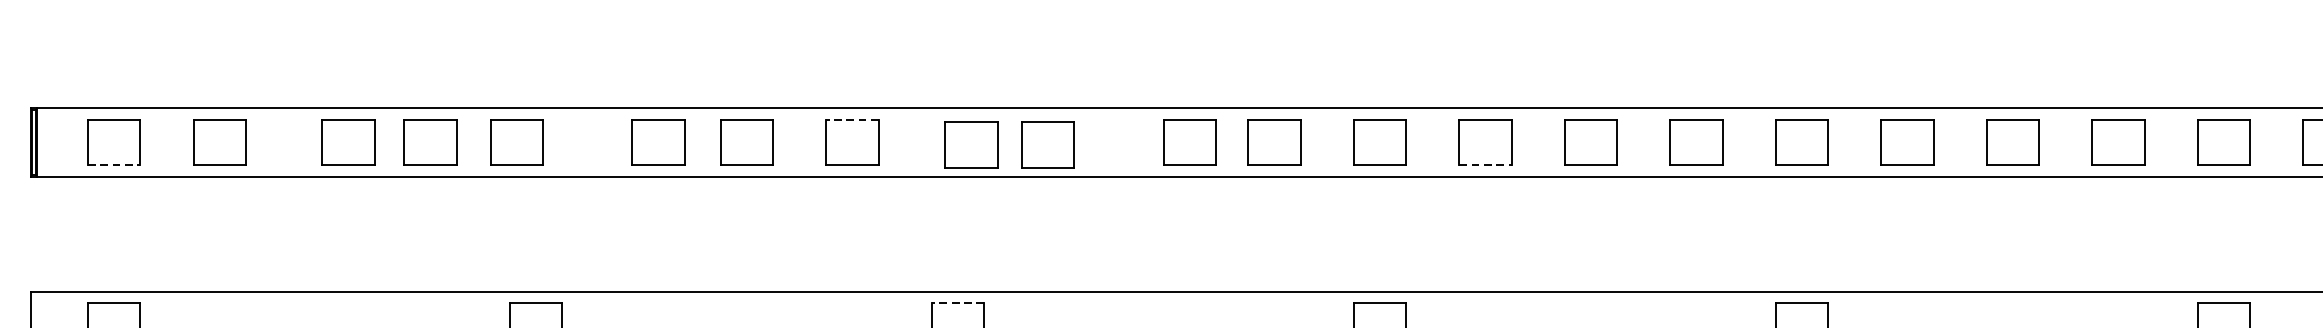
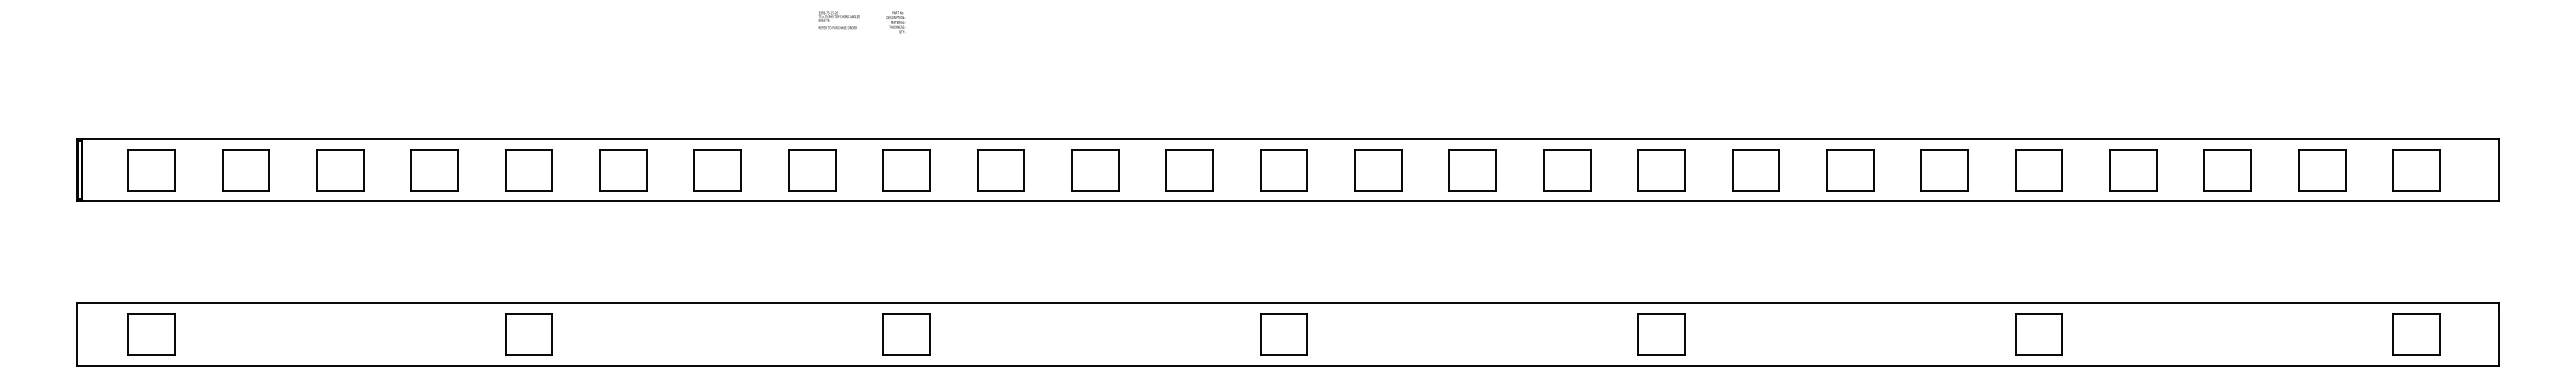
line: (851, 119) -> (811, 149), dashed -> solid
part: (348, 143) -> (340, 170), moved
part: (516, 143) -> (528, 170), moved
part: (658, 143) -> (623, 170), moved
part: (1190, 143) -> (1095, 170), moved
part: (971, 145) -> (906, 170), moved
part: (1047, 145) -> (1000, 170), moved
line: (115, 165) -> (152, 190), dashed -> solid
line: (1485, 165) -> (1378, 190), dashed -> solid
line: (957, 303) -> (906, 314), dashed -> solid

